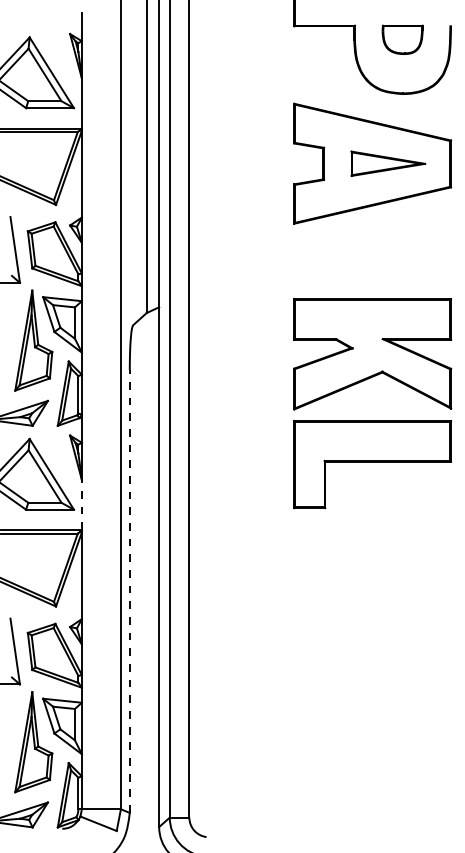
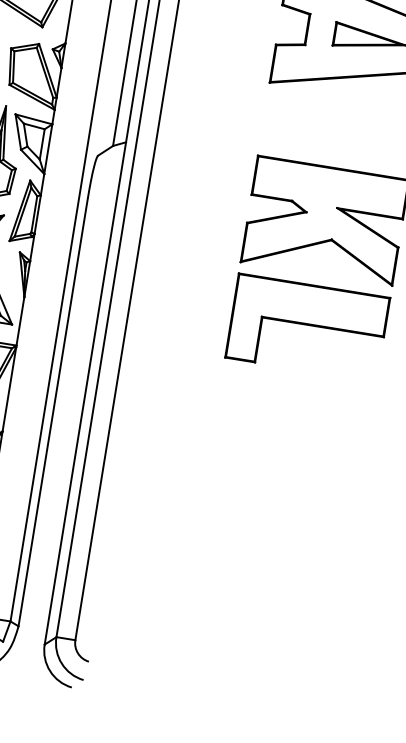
line: (81, 504) -> (20, 320), dashed -> solid
line: (129, 590) -> (53, 411), dashed -> solid

